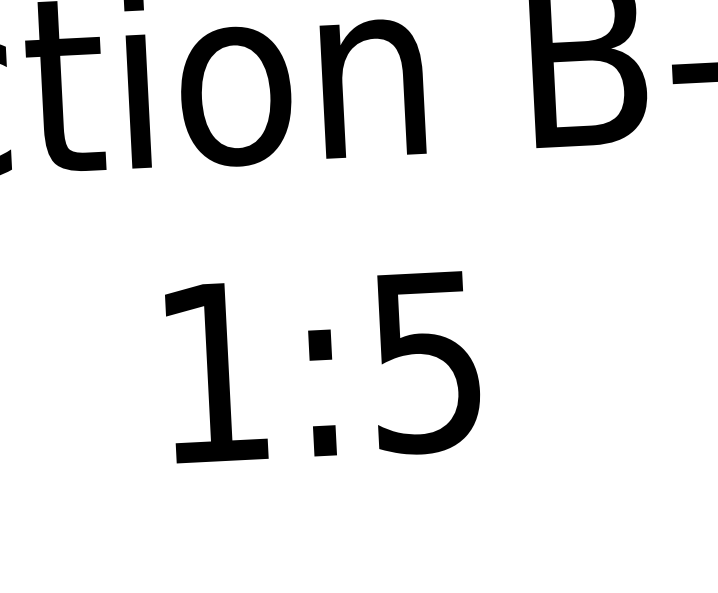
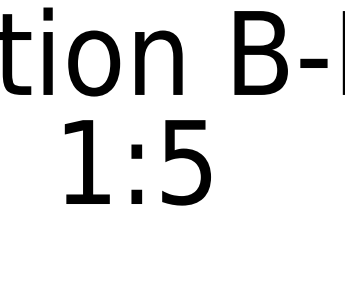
text: (322, 368) -> (137, 162), moved

